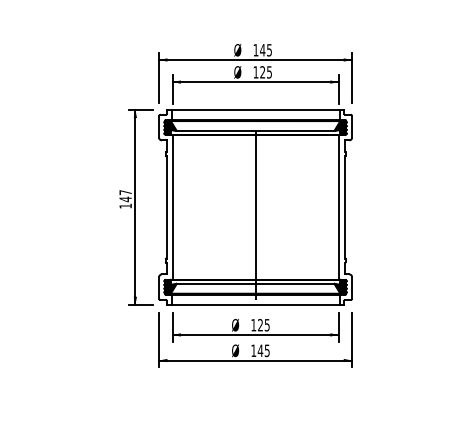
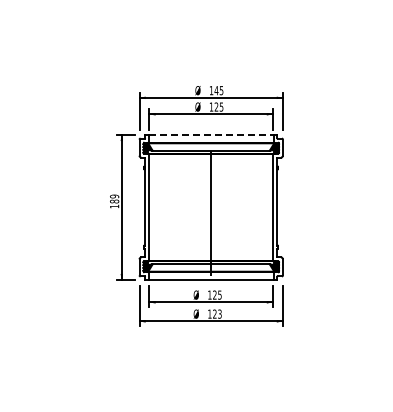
line: (255, 109) -> (211, 134), solid -> dashed
text: (125, 195) -> (114, 198), 147 -> 189
text: (262, 349) -> (216, 313), 145 -> 123

